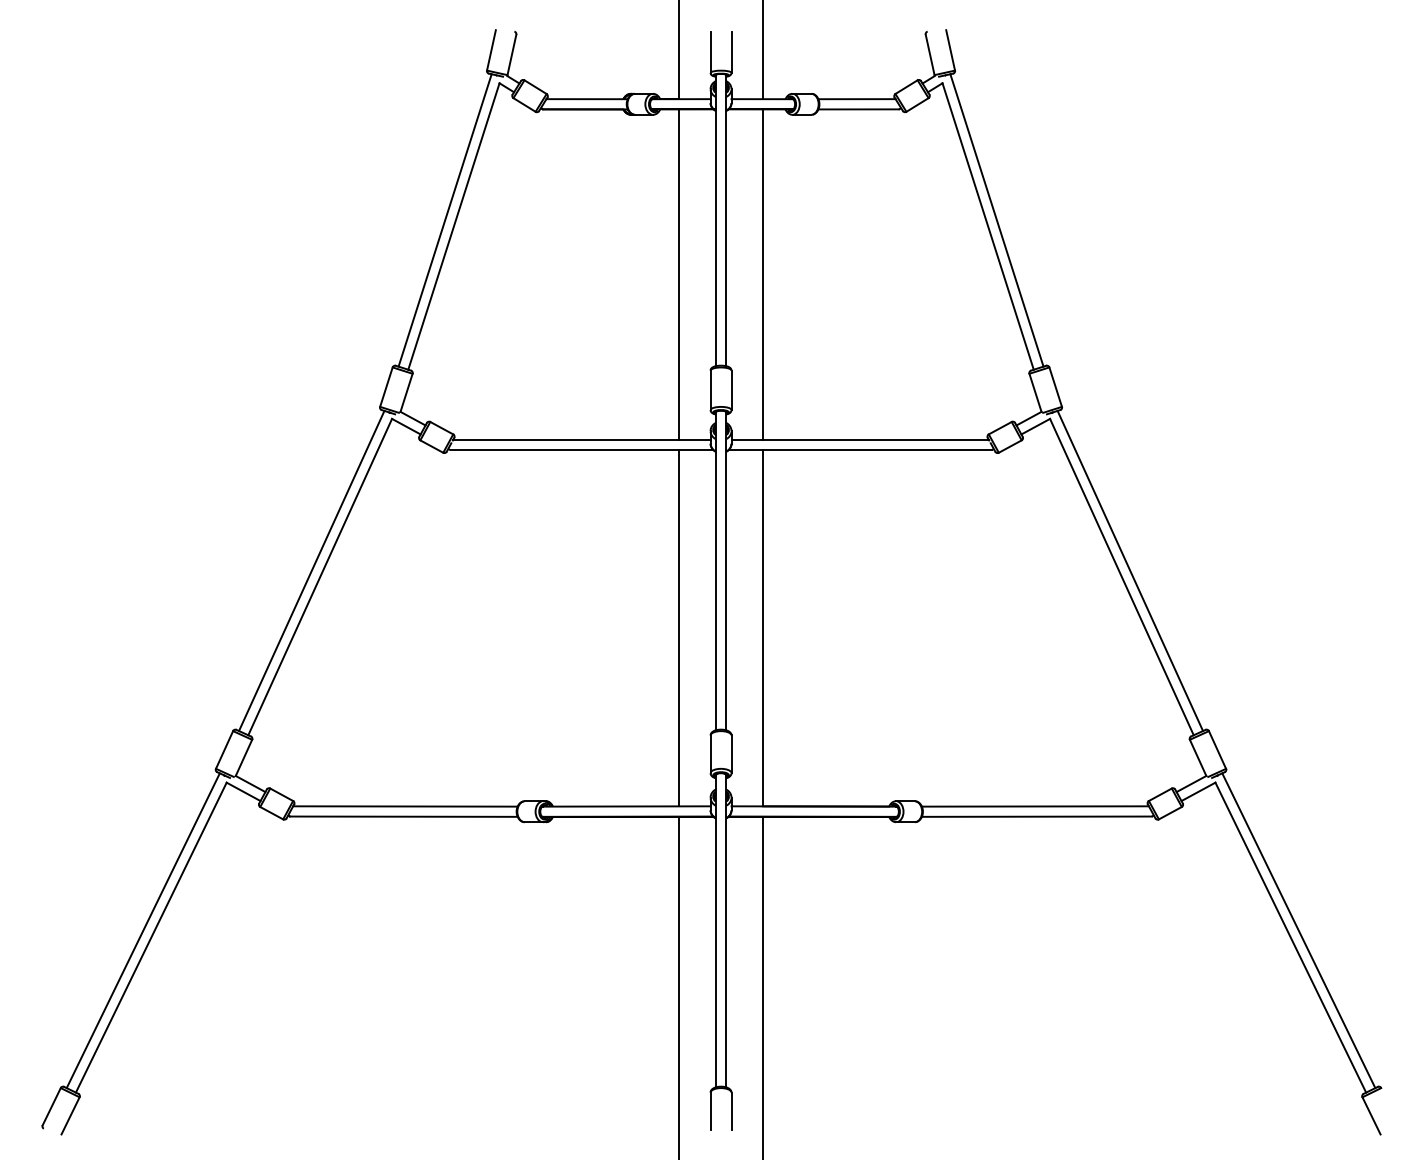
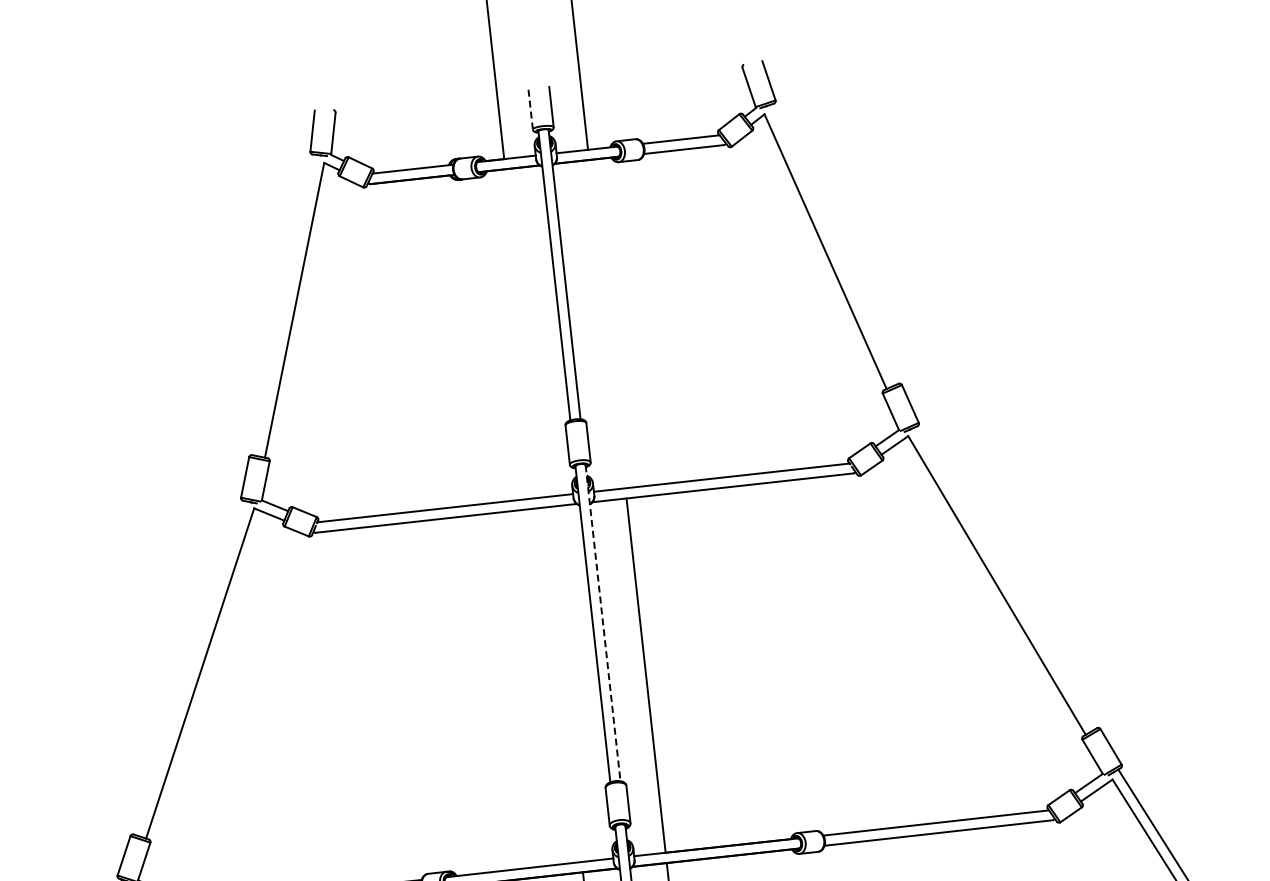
line: (710, 52) -> (530, 109), solid -> dashed
line: (444, 220) -> (284, 305), removed
line: (996, 220) -> (833, 244), removed
line: (678, 274) -> (523, 333), removed
line: (763, 274) -> (607, 324), removed
line: (311, 570) -> (190, 667), removed
line: (1130, 570) -> (1004, 578), removed
line: (726, 571) -> (603, 623), solid -> dashed
line: (678, 627) -> (561, 684), removed

